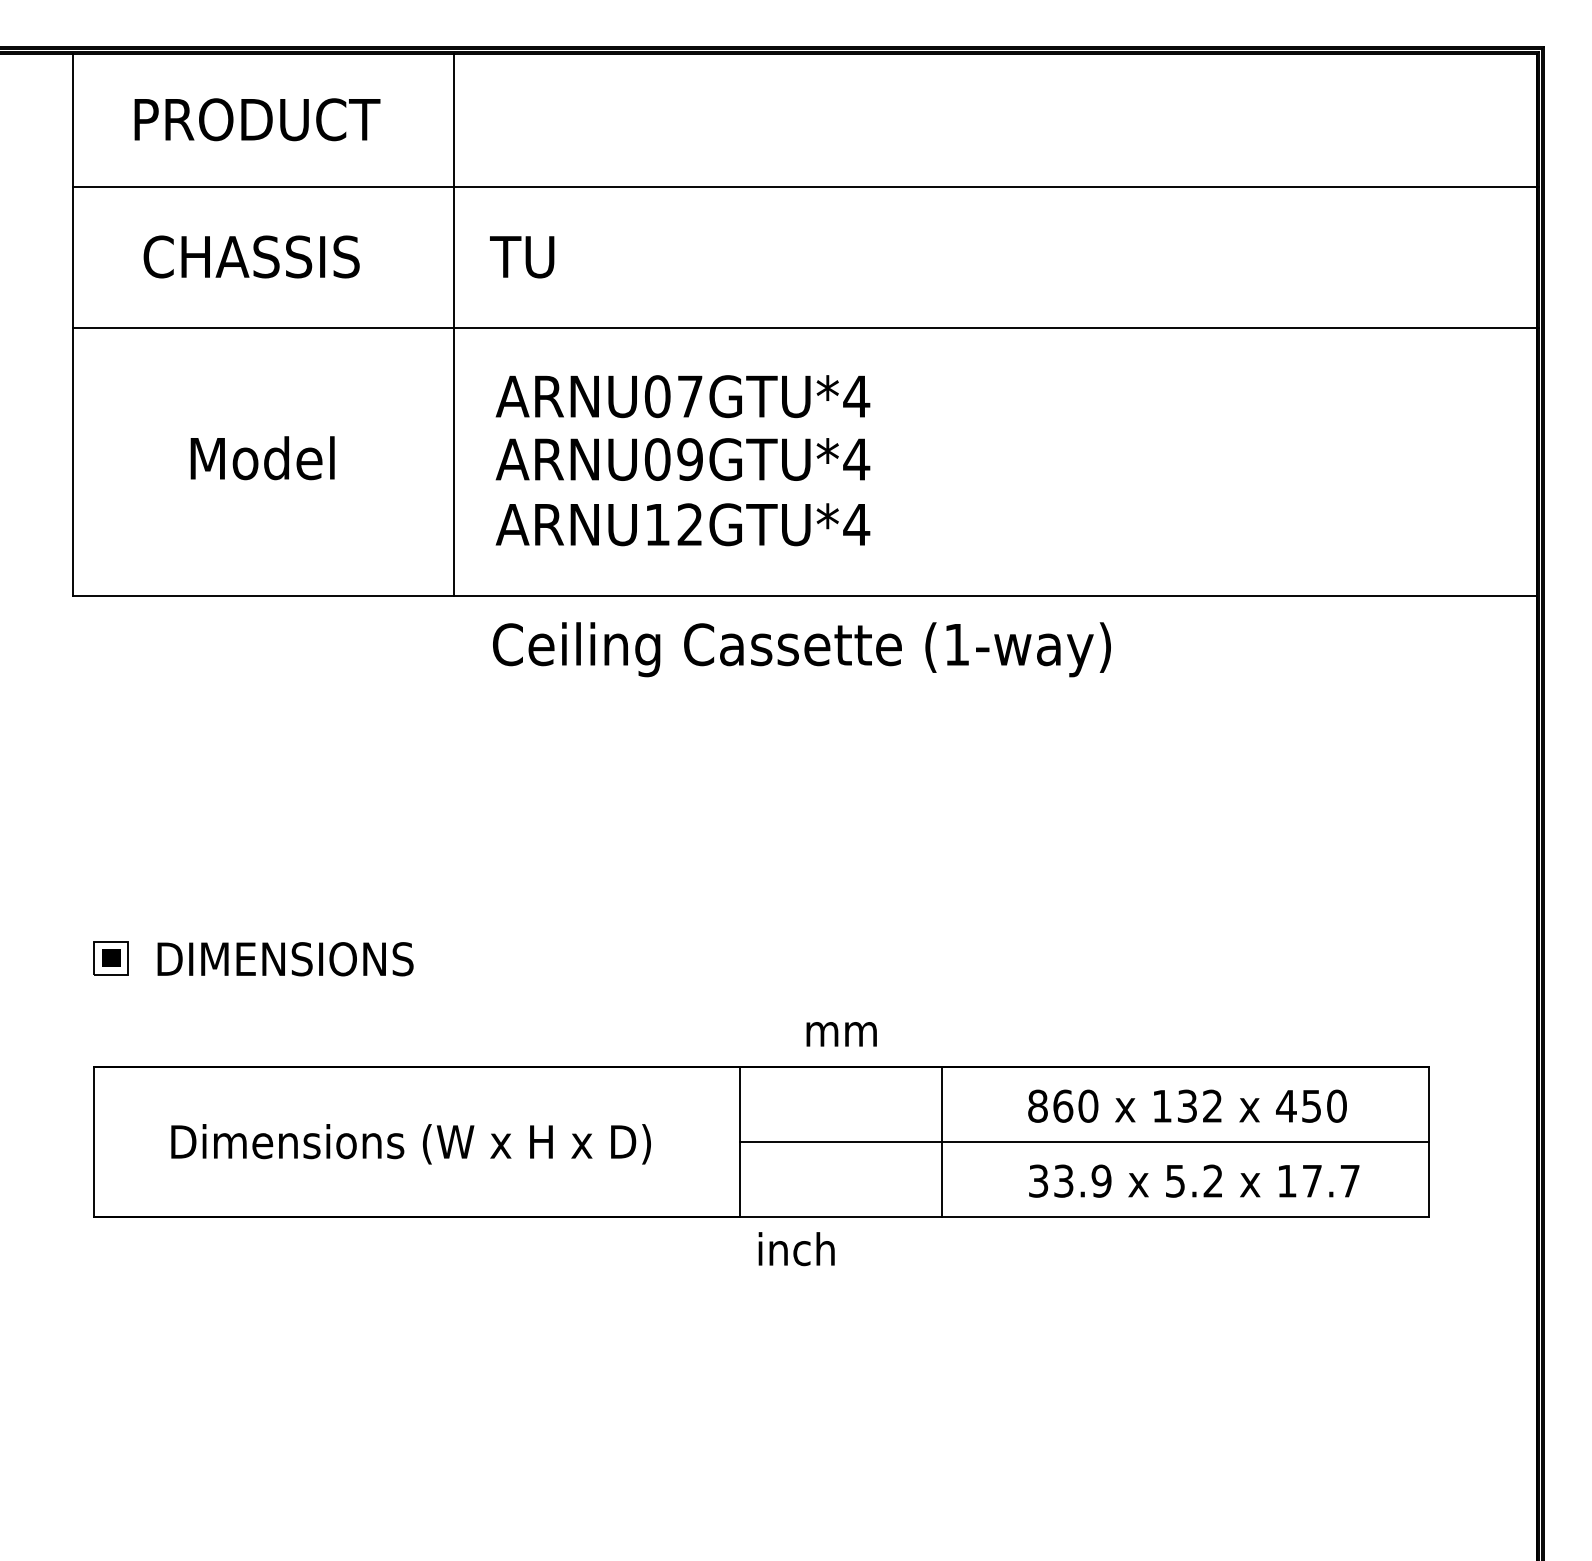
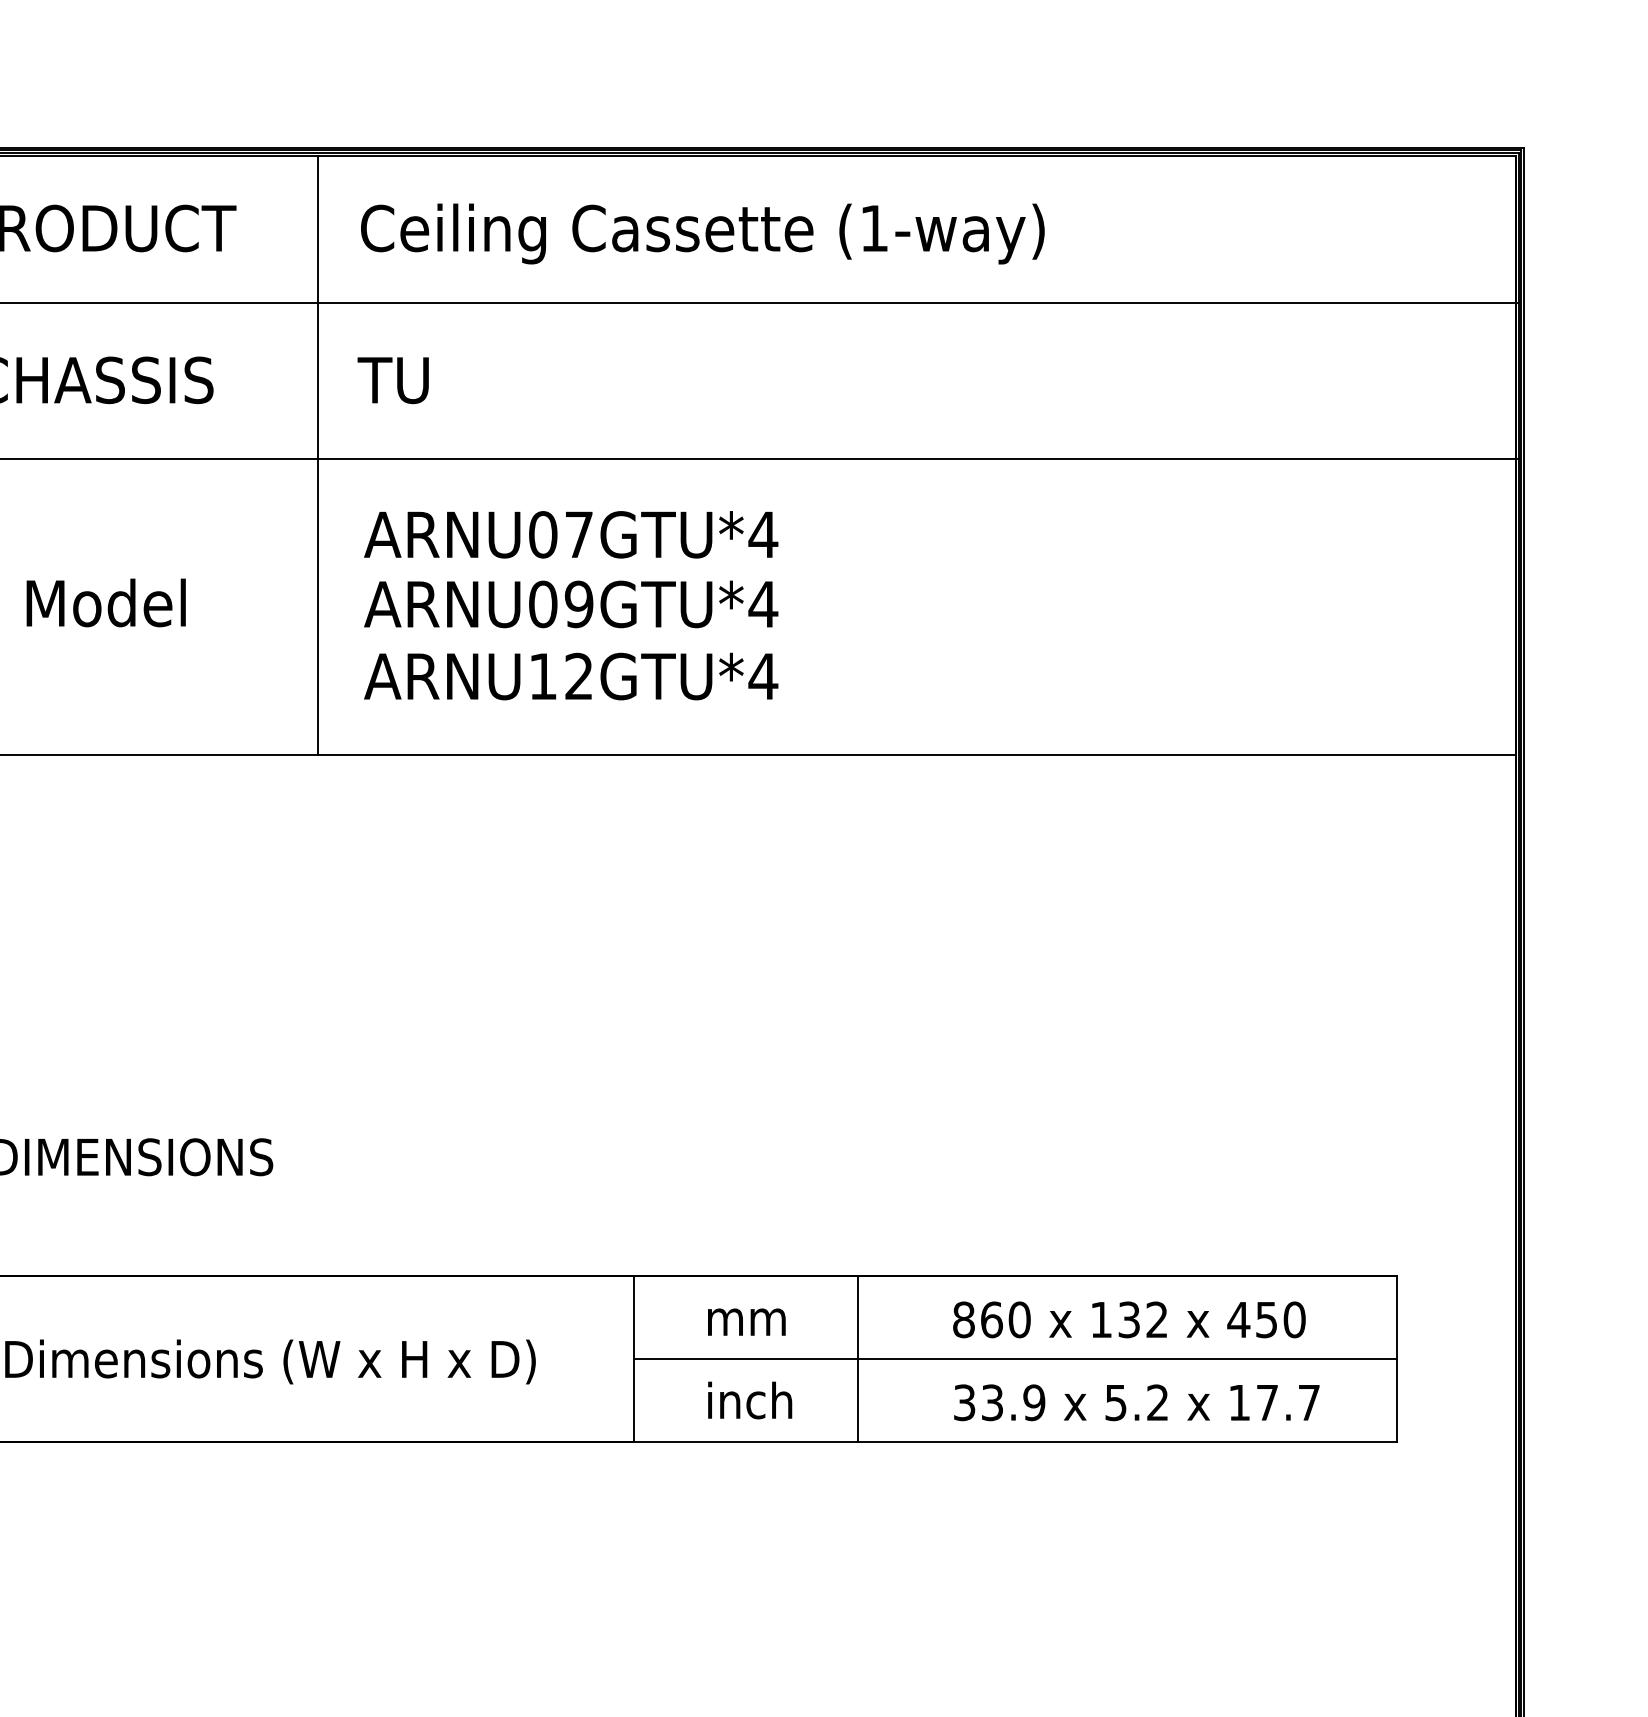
text: (801, 649) -> (702, 233), moved
text: (841, 1034) -> (746, 1322), moved
text: (796, 1249) -> (749, 1400), moved

